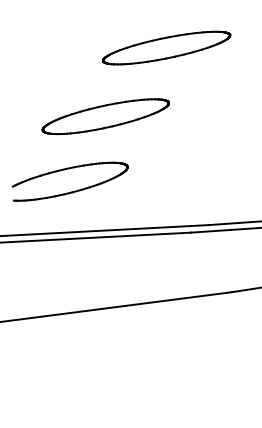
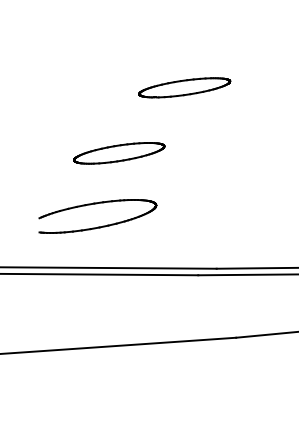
part: (166, 47) -> (184, 87), size x0.7
part: (105, 116) -> (118, 153), size x0.7
part: (70, 191) -> (97, 226), moved

